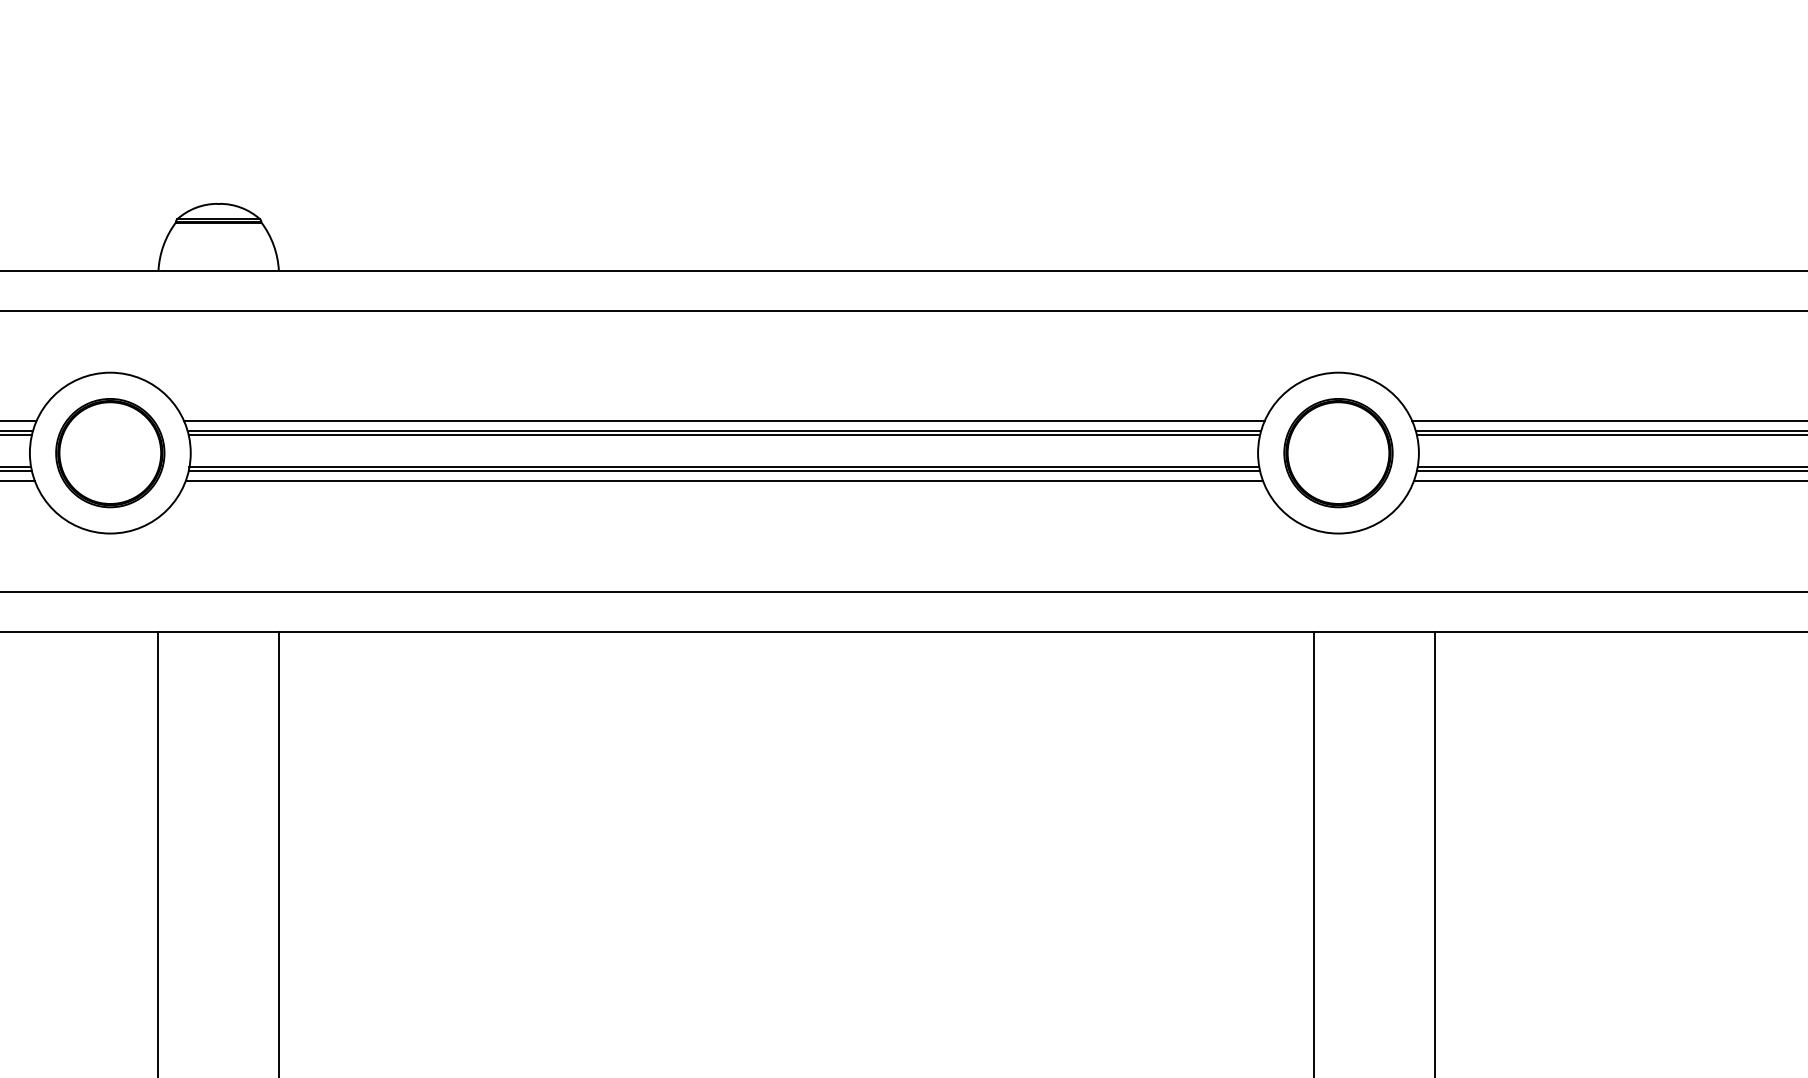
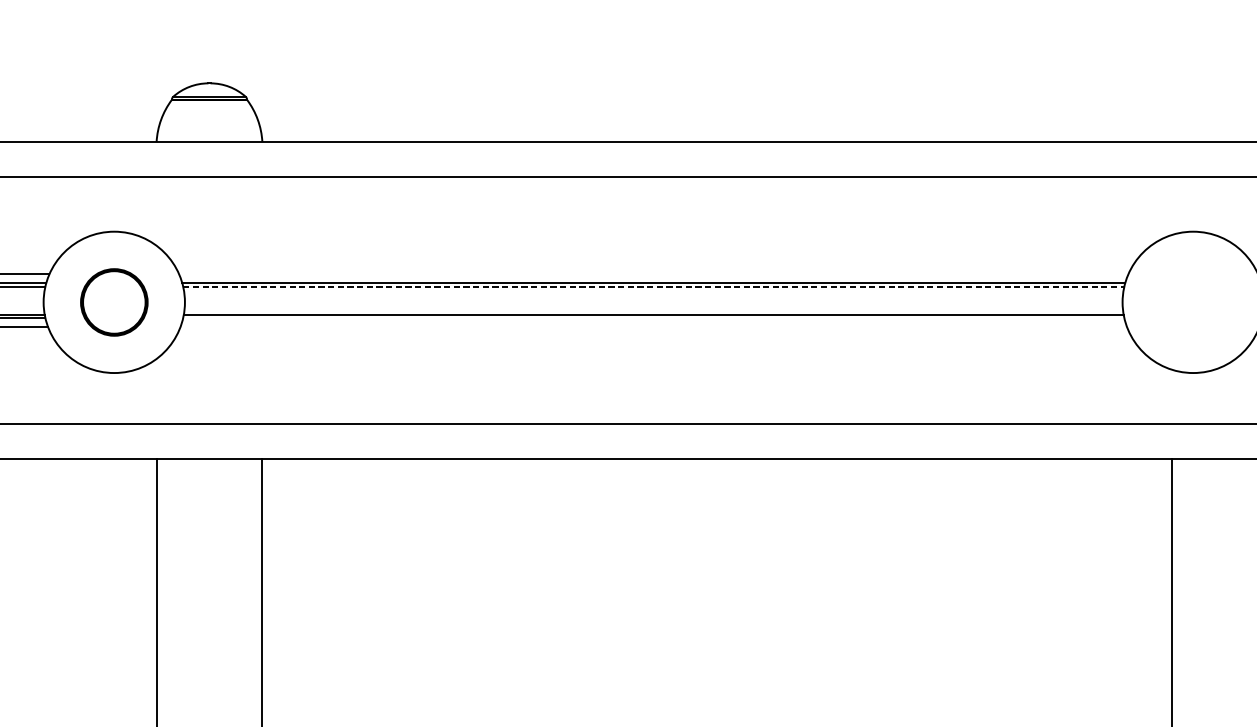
line: (724, 421) -> (653, 274), removed
line: (724, 435) -> (653, 286), solid -> dashed
part: (110, 453) -> (114, 302), size x0.7
part: (1338, 453) -> (1193, 302), removed
line: (724, 471) -> (653, 318), removed
line: (724, 481) -> (653, 327), removed

